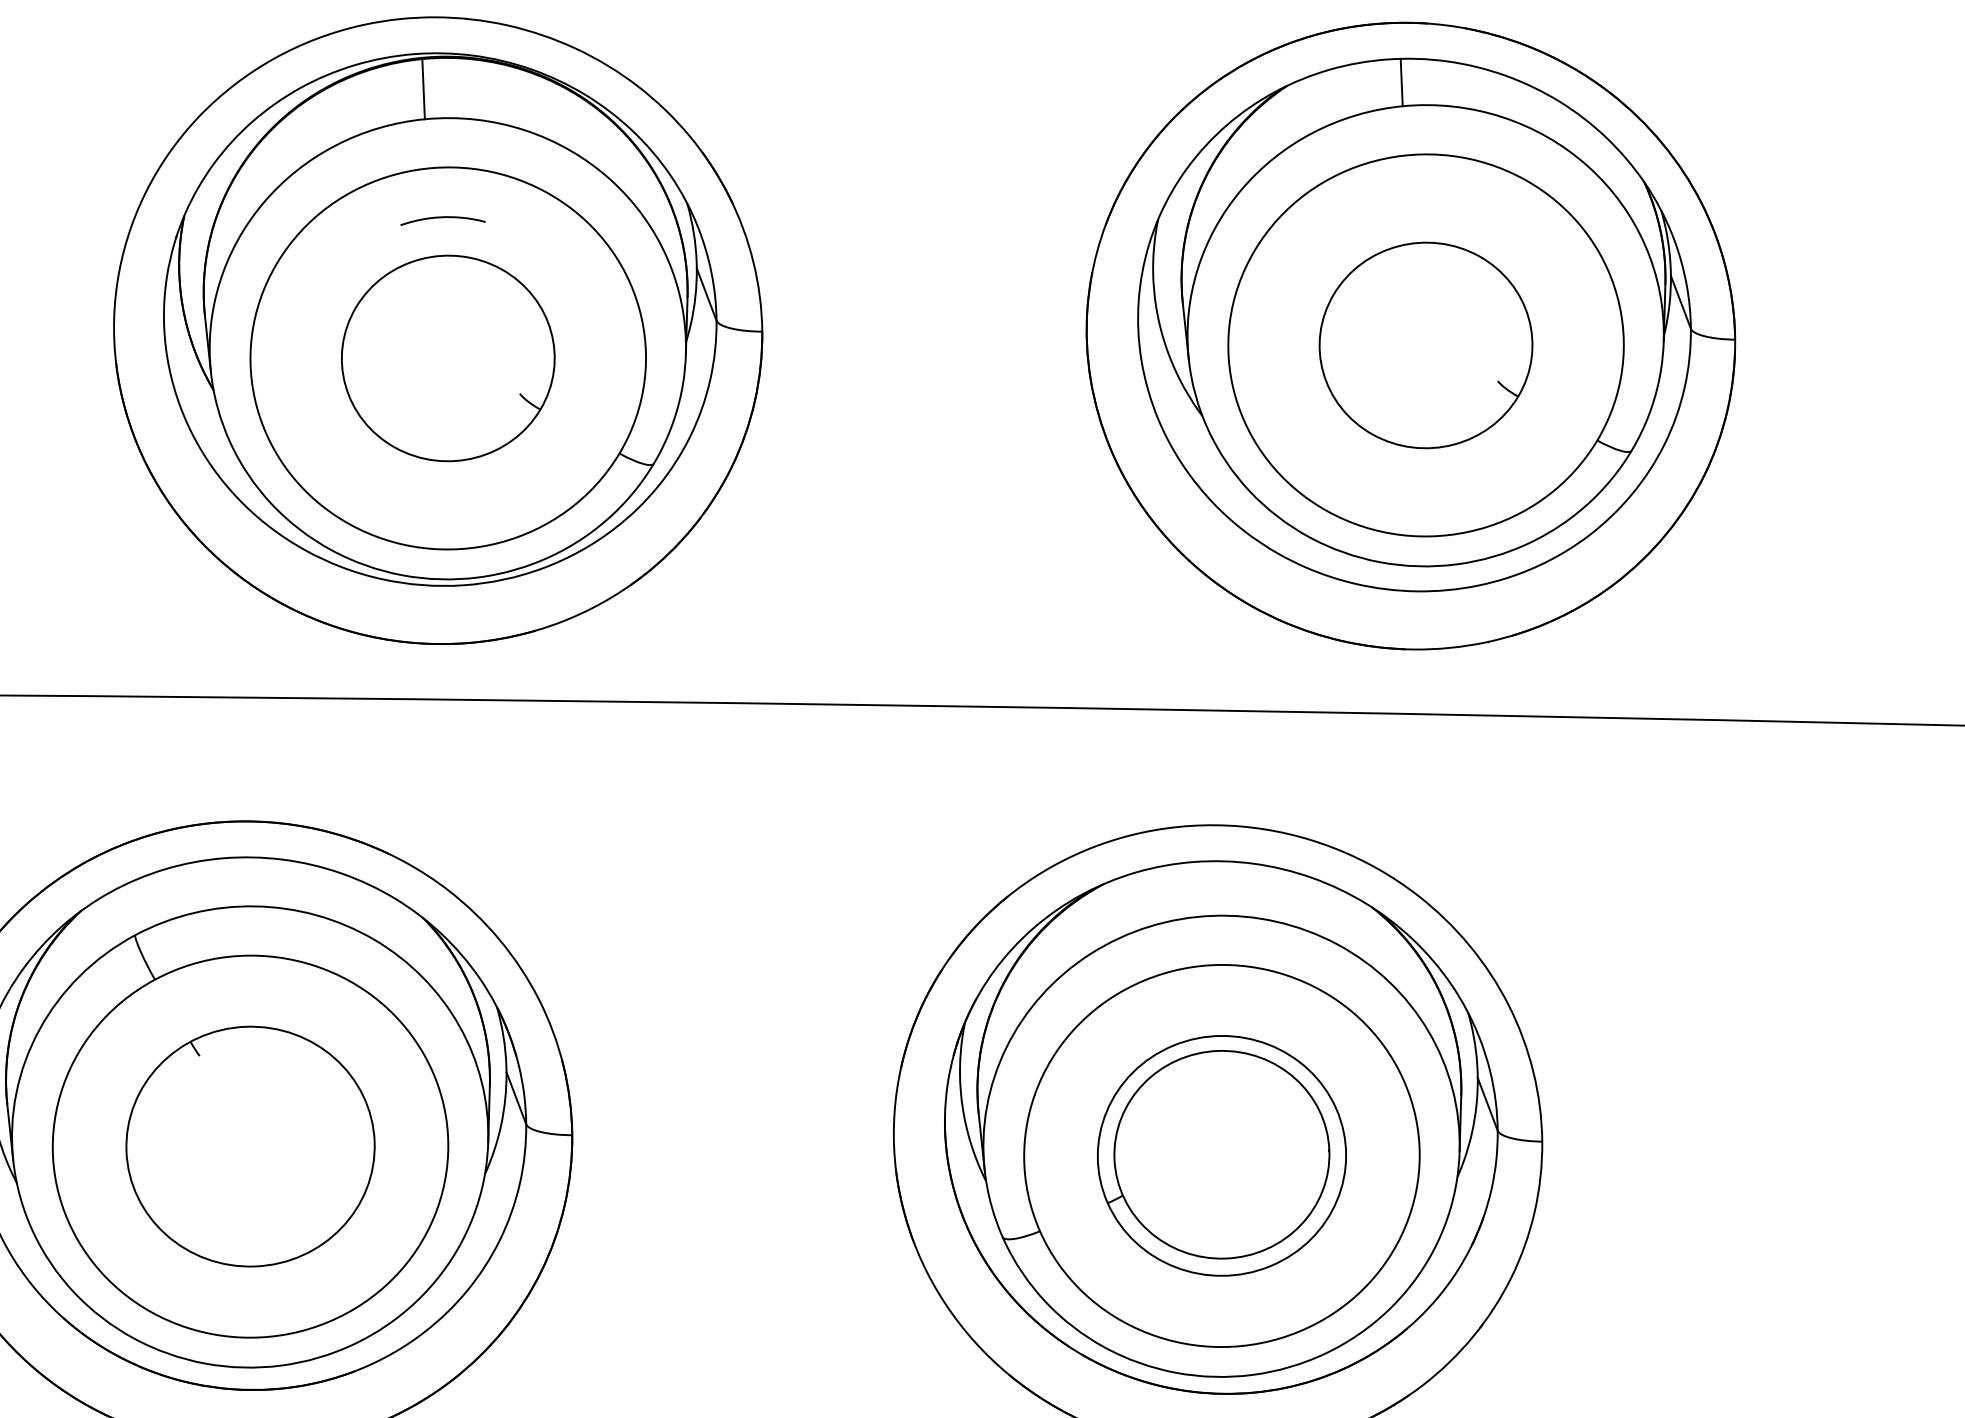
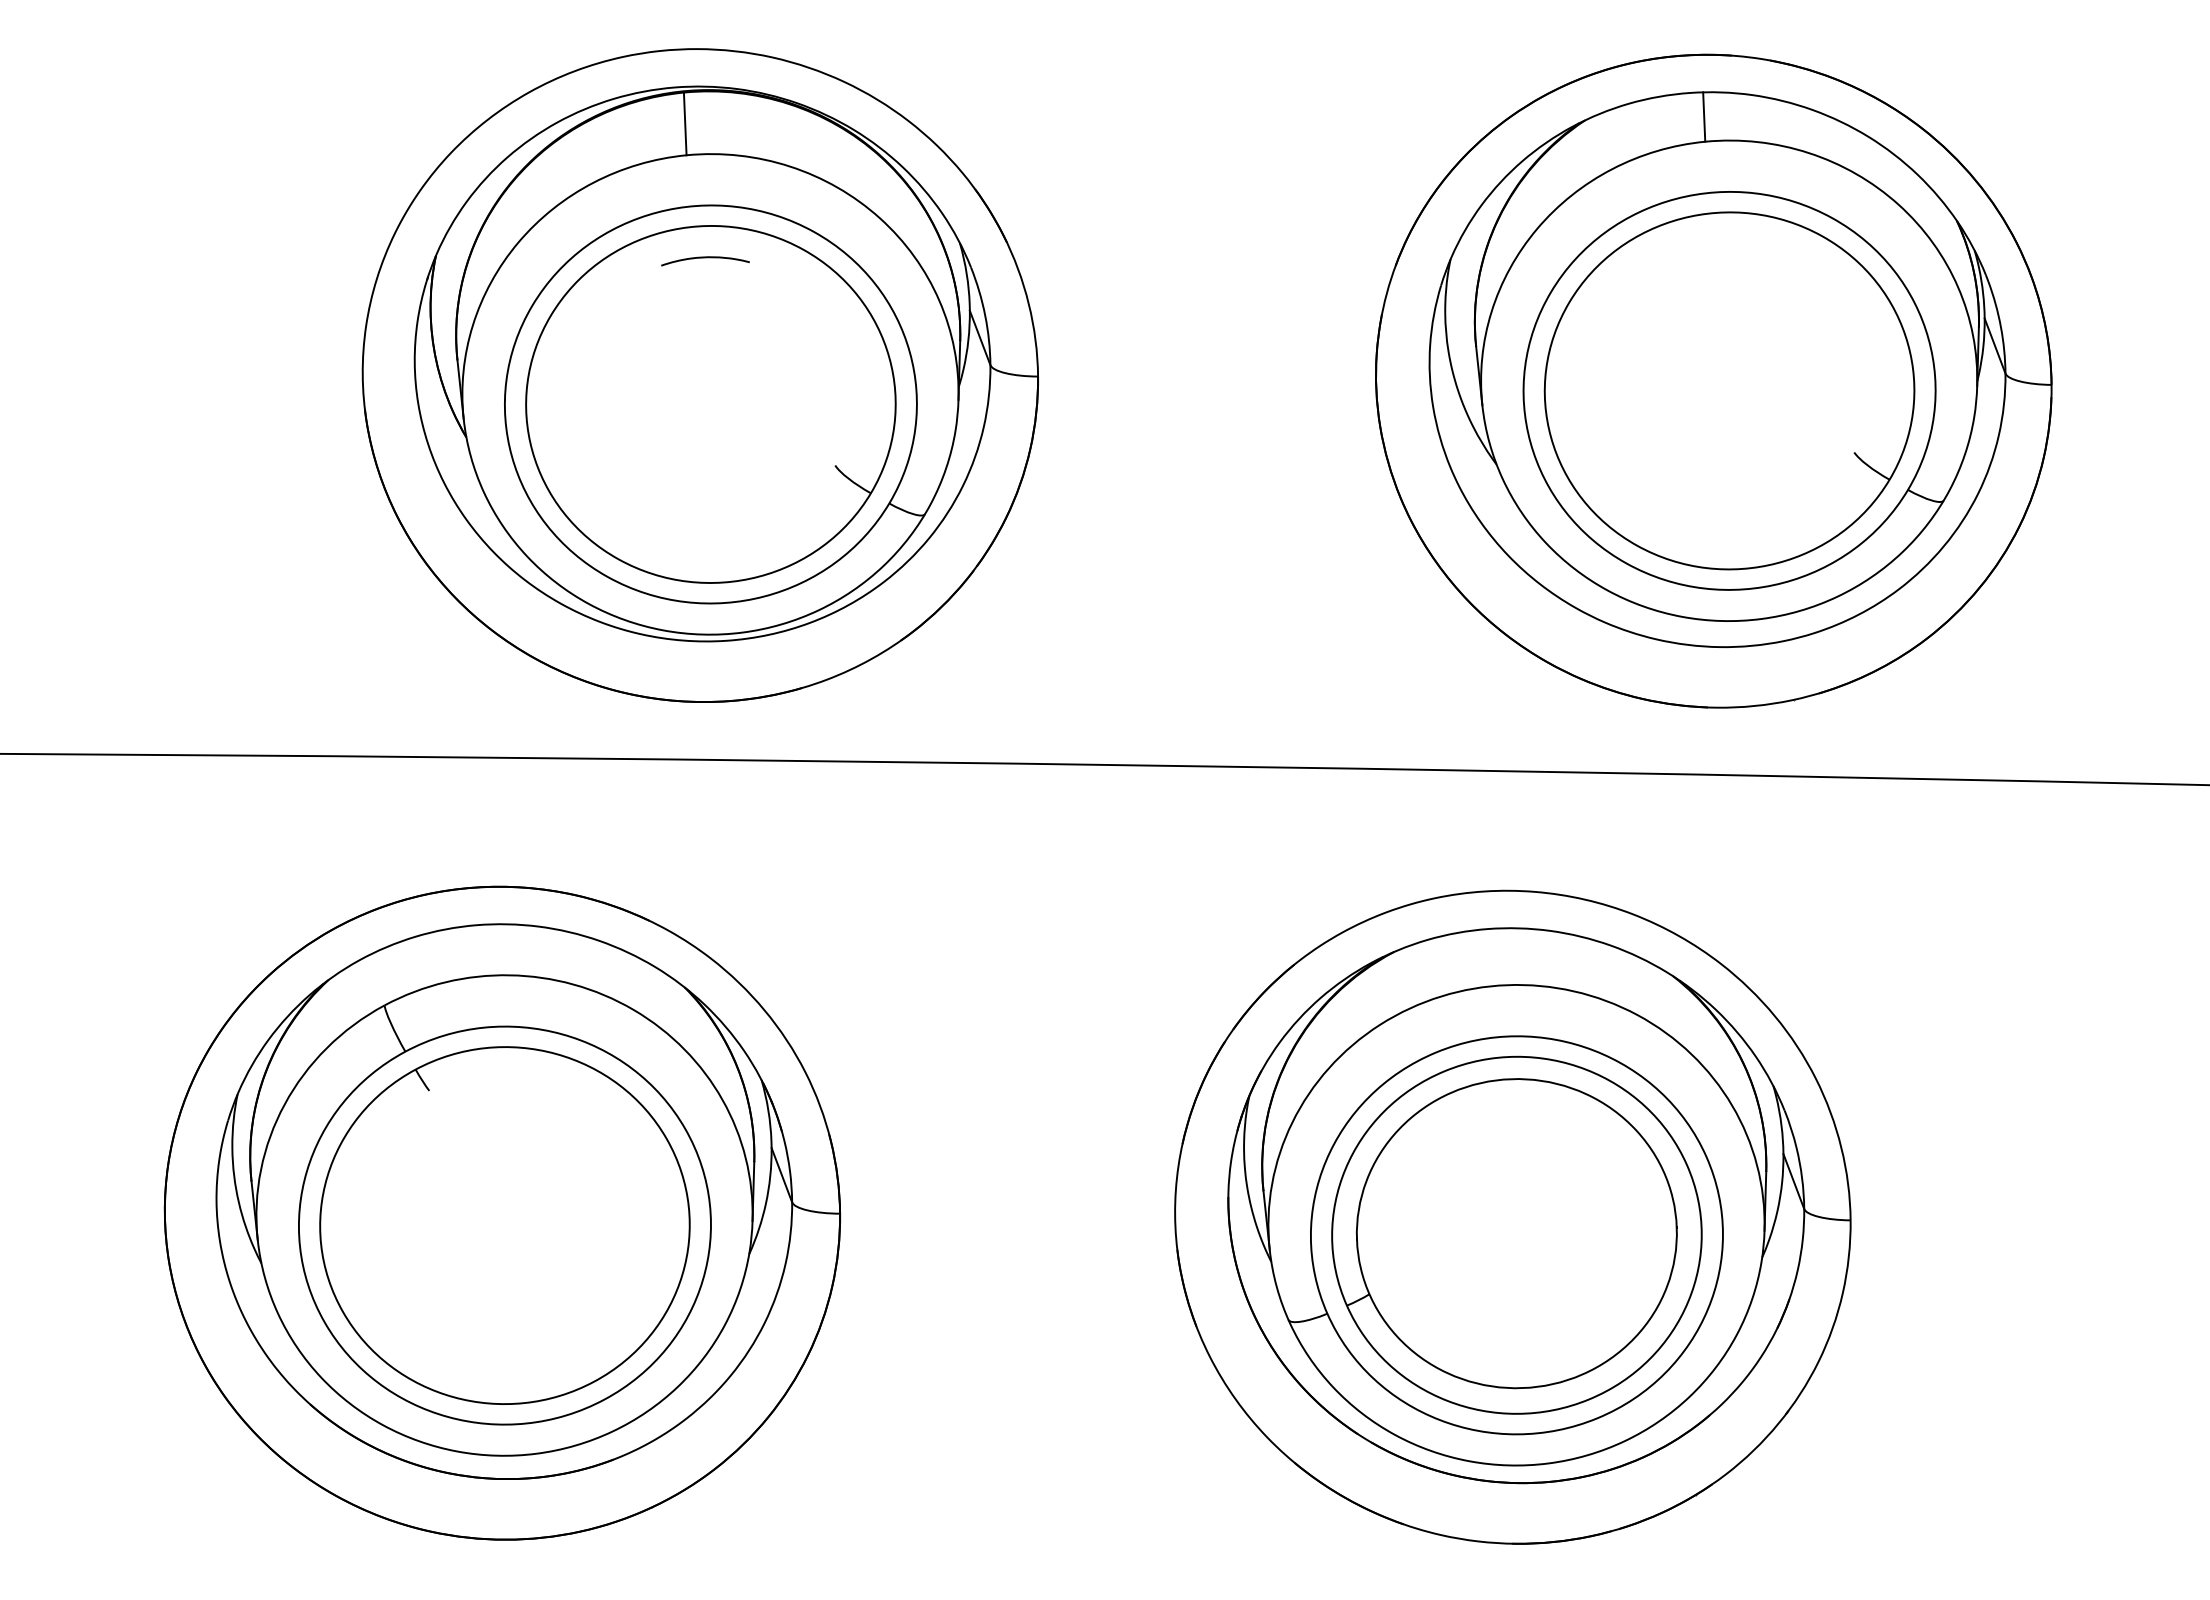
part: (1425, 345) -> (1729, 390), size x1.67
part: (447, 358) -> (710, 404), size x1.67
part: (250, 1146) -> (504, 1225), size x1.43
part: (1221, 1155) -> (1516, 1234), size x1.43

